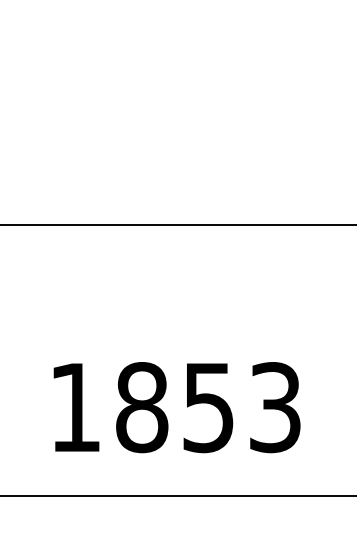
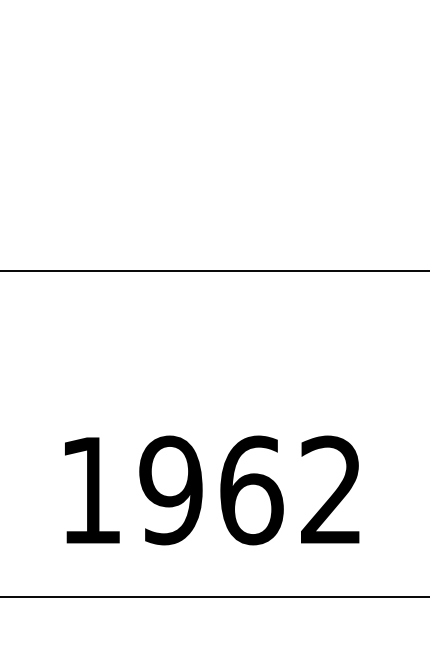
text: (208, 407) -> (250, 490), 1853 -> 1962

